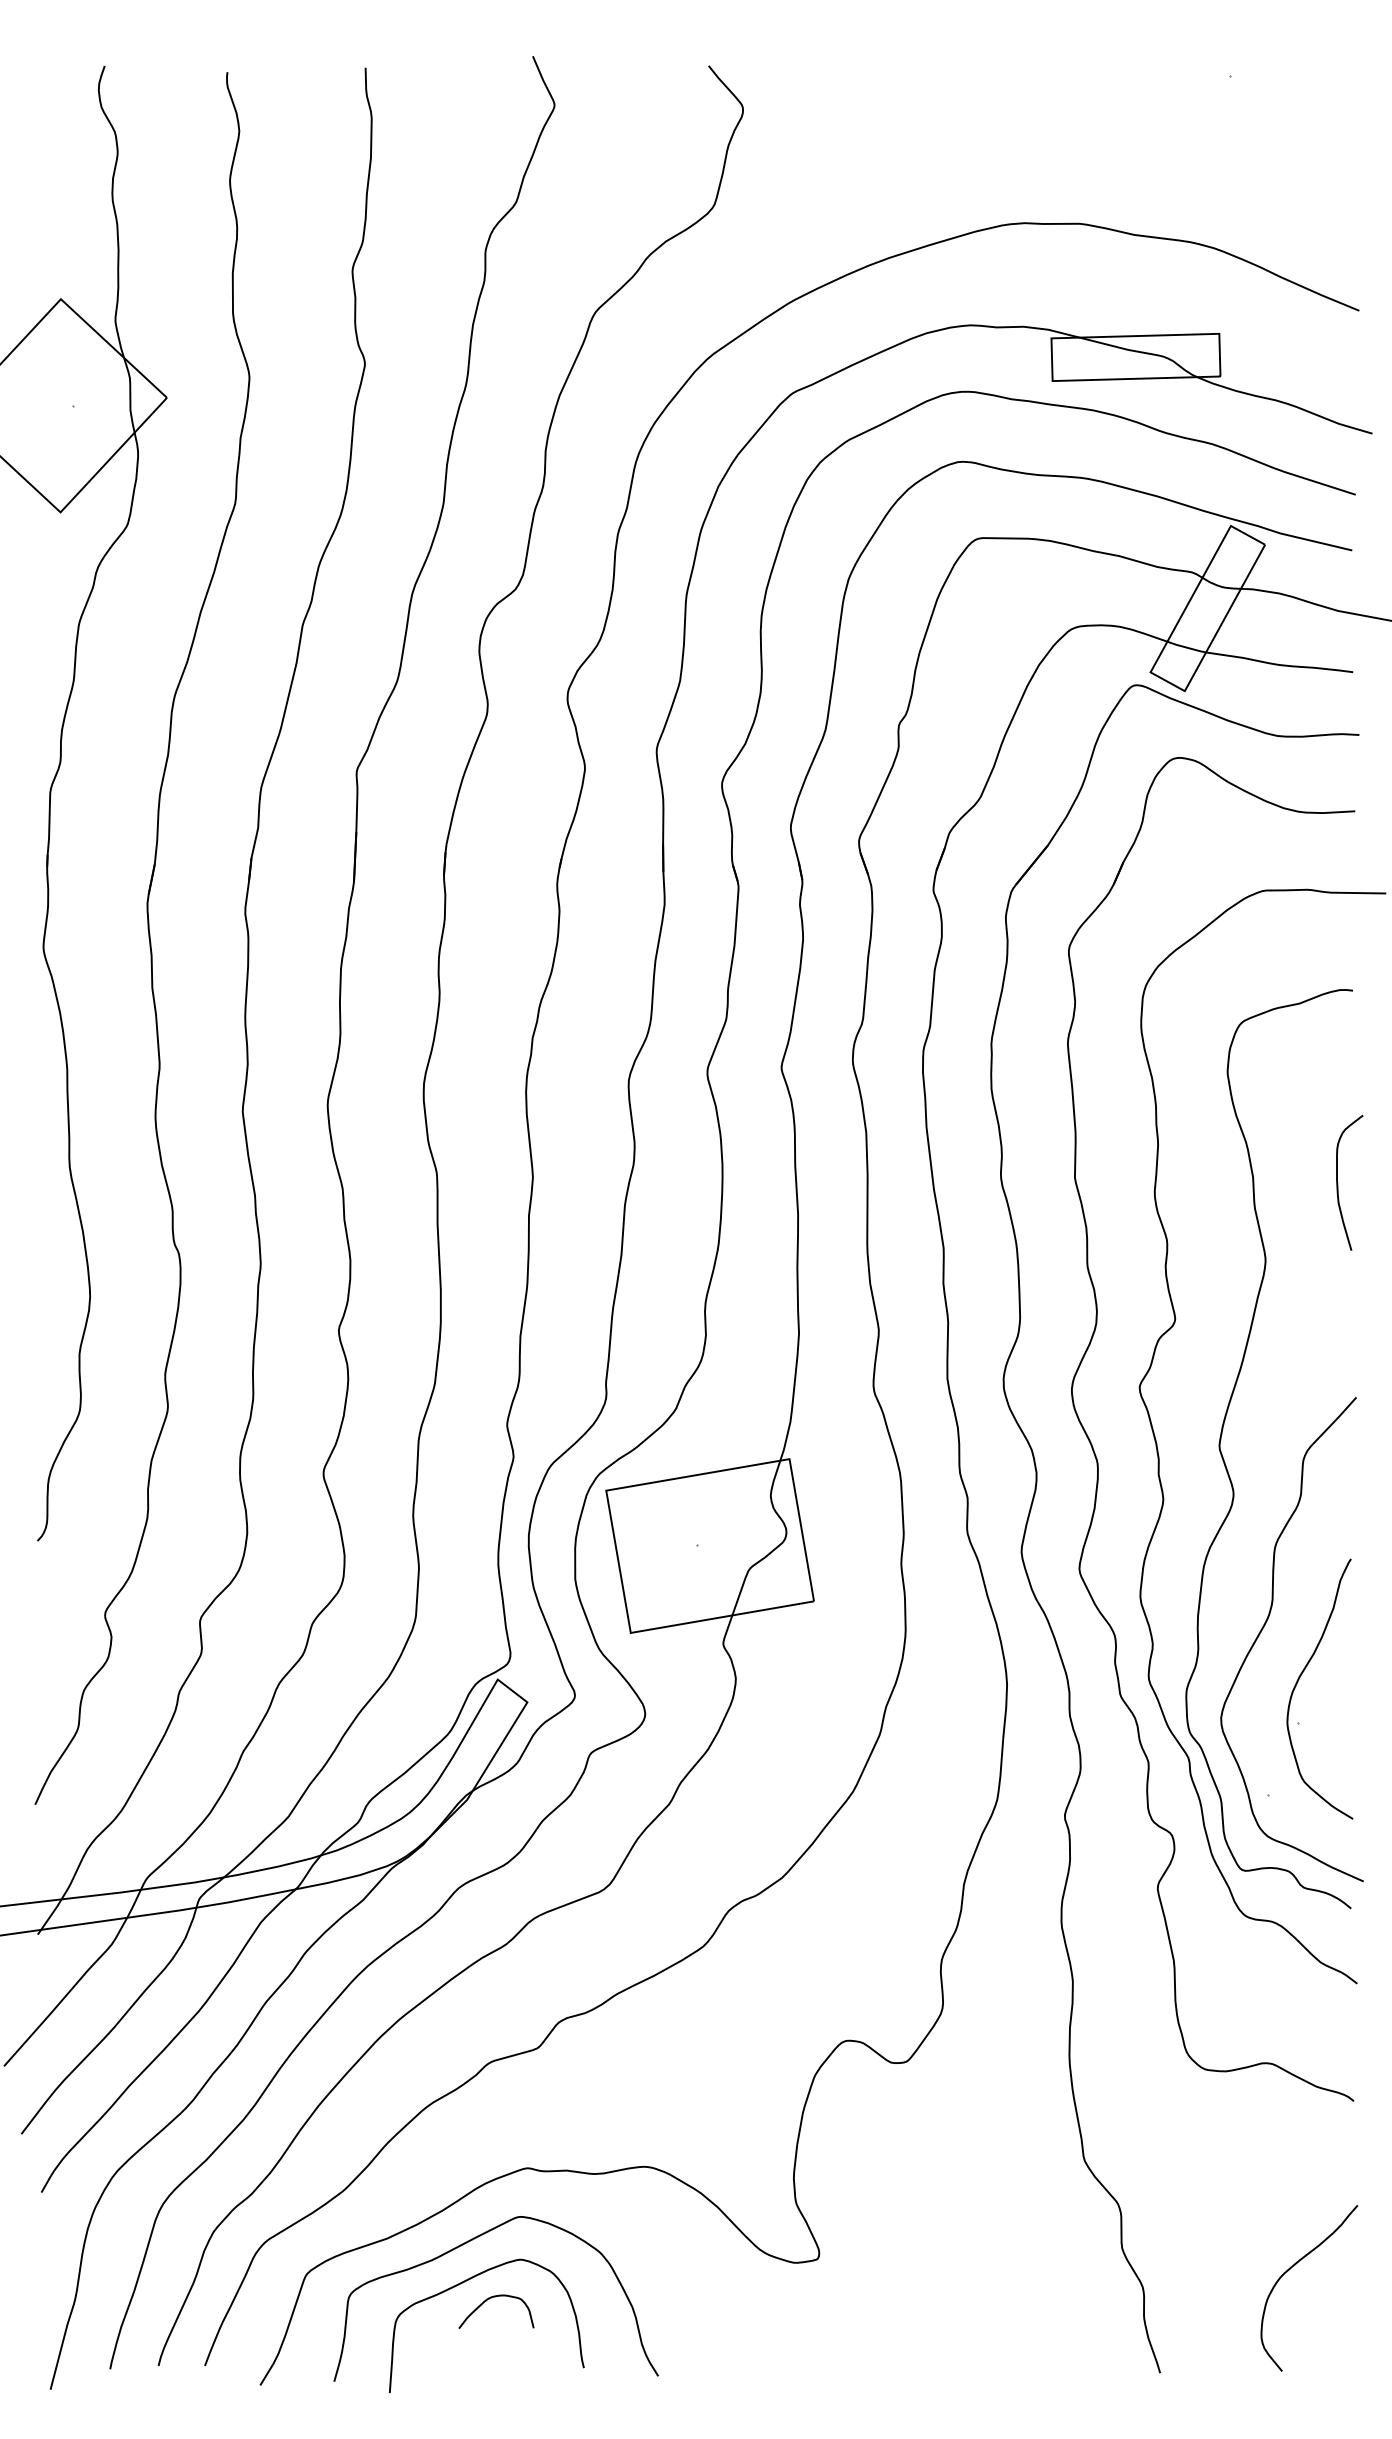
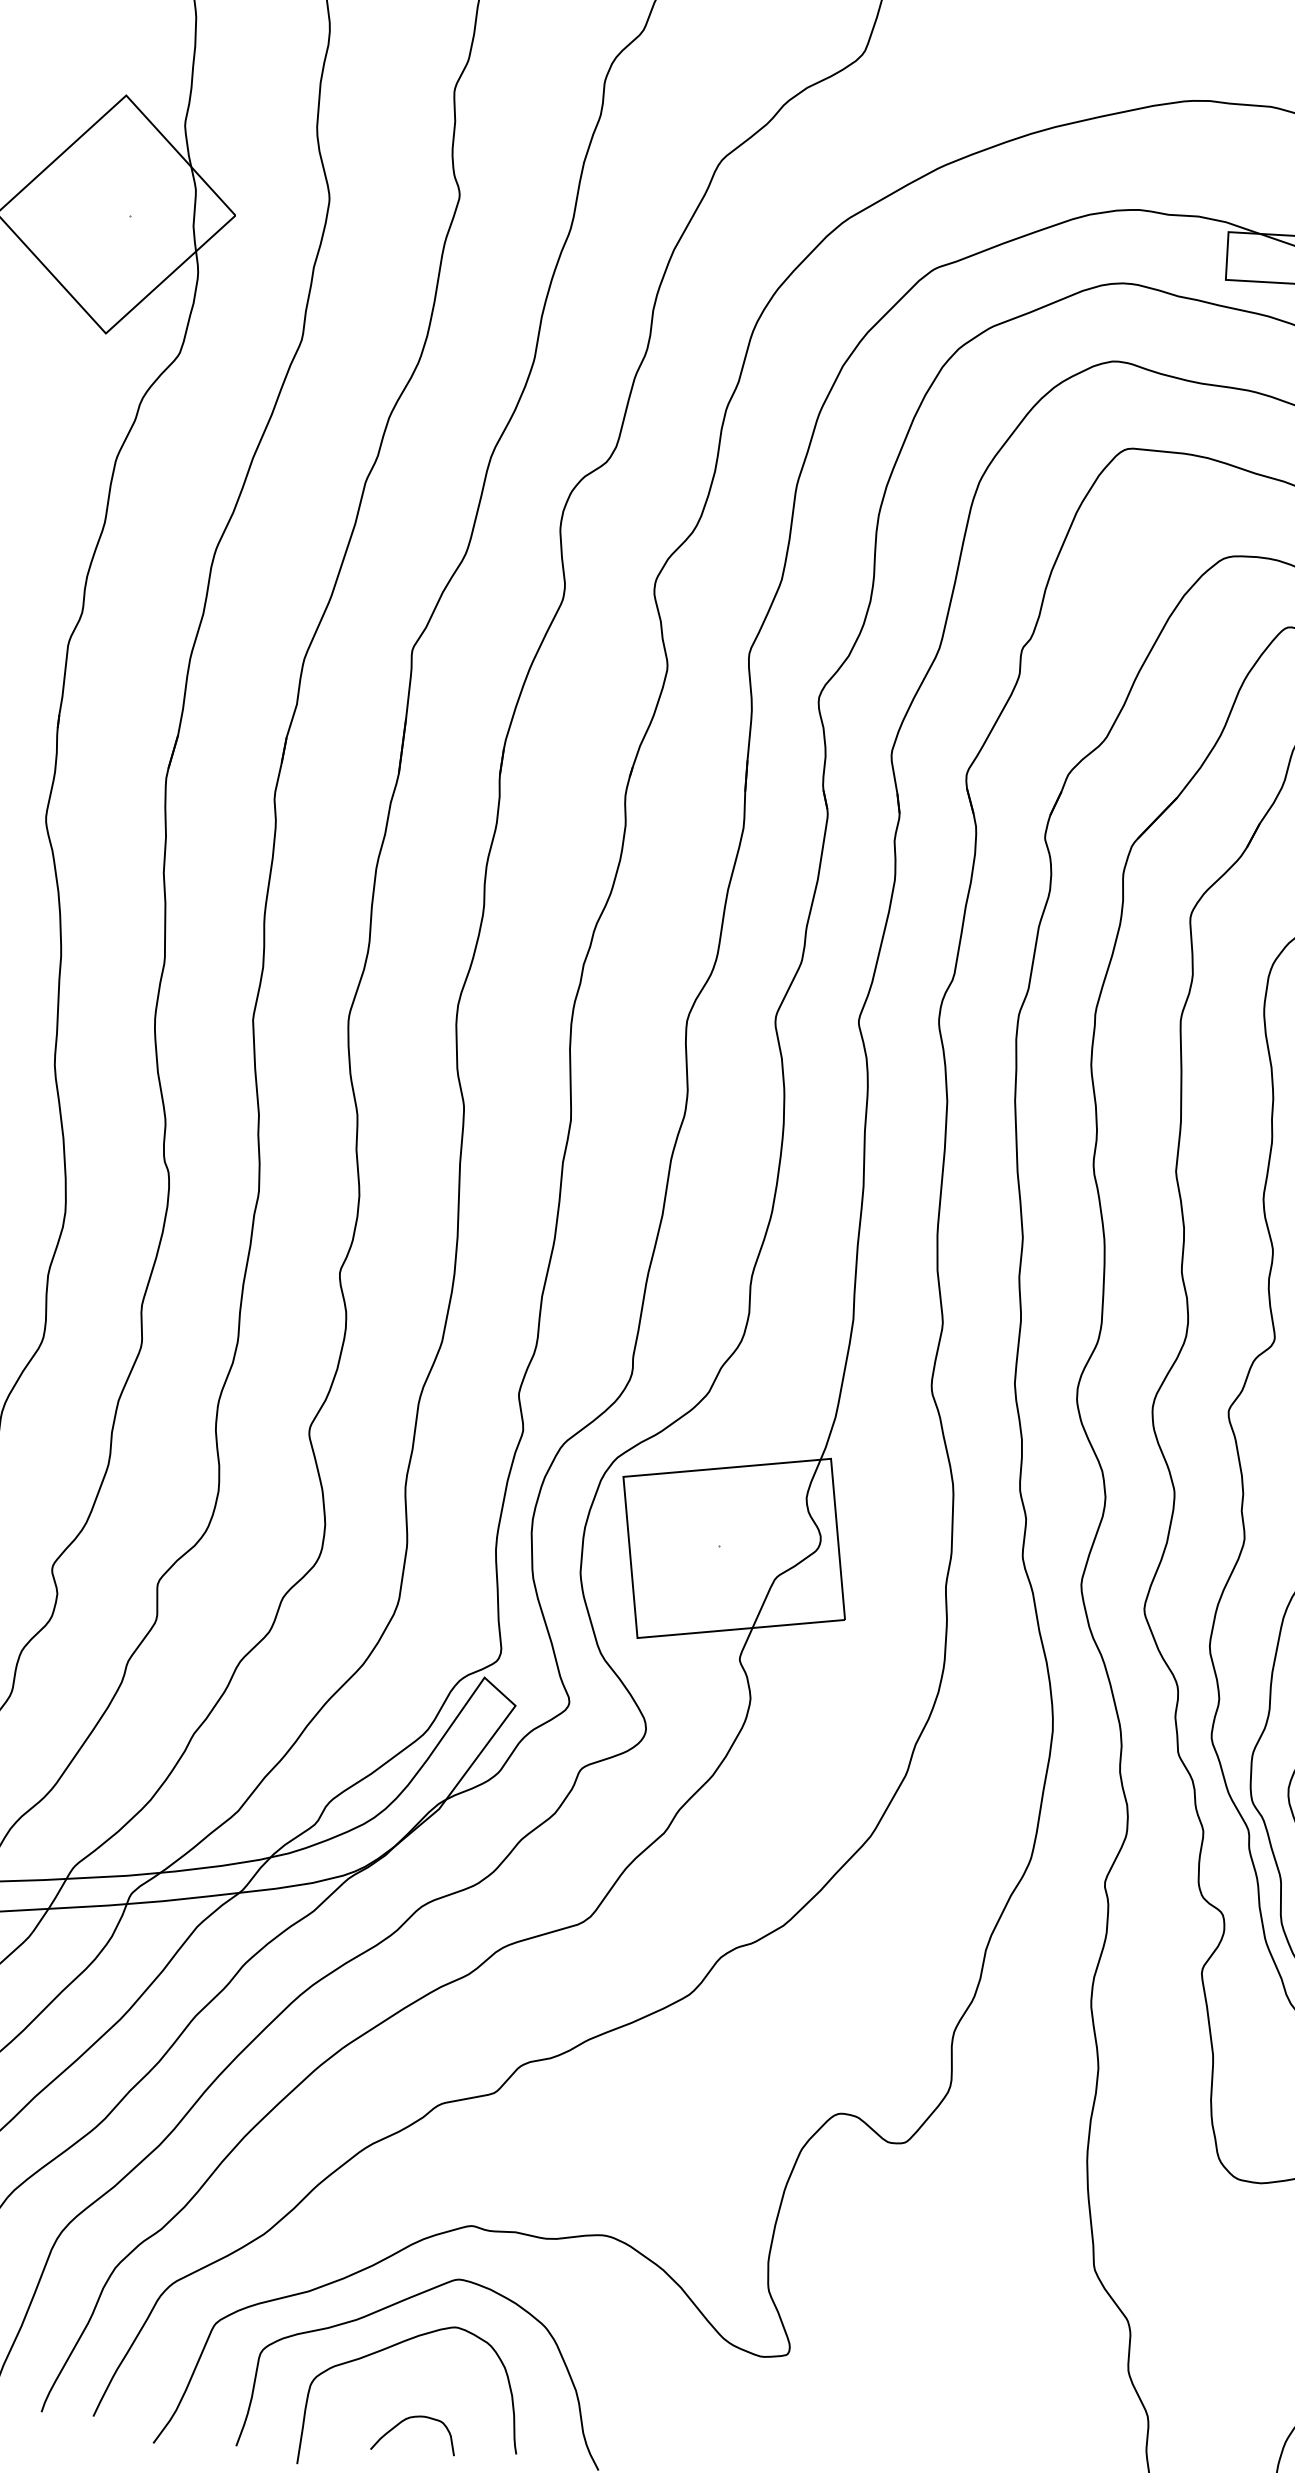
curve: (489, 2299) -> (407, 2419), moved

